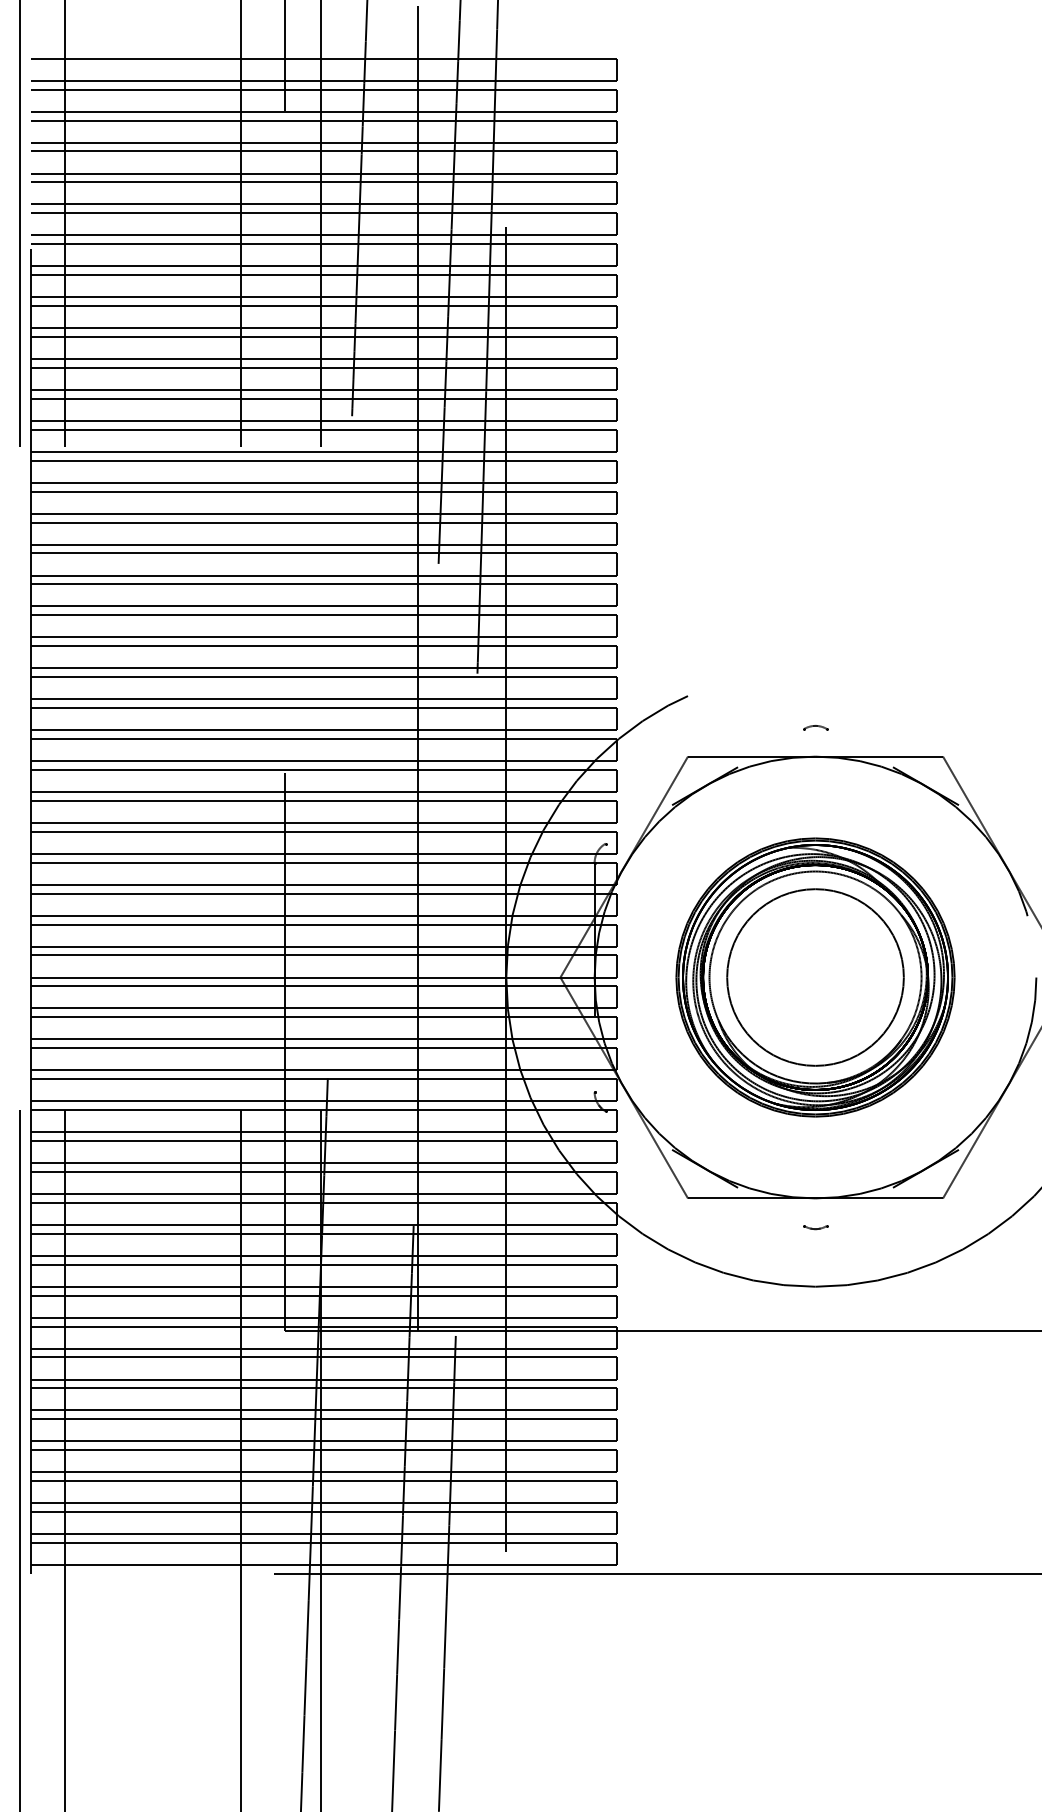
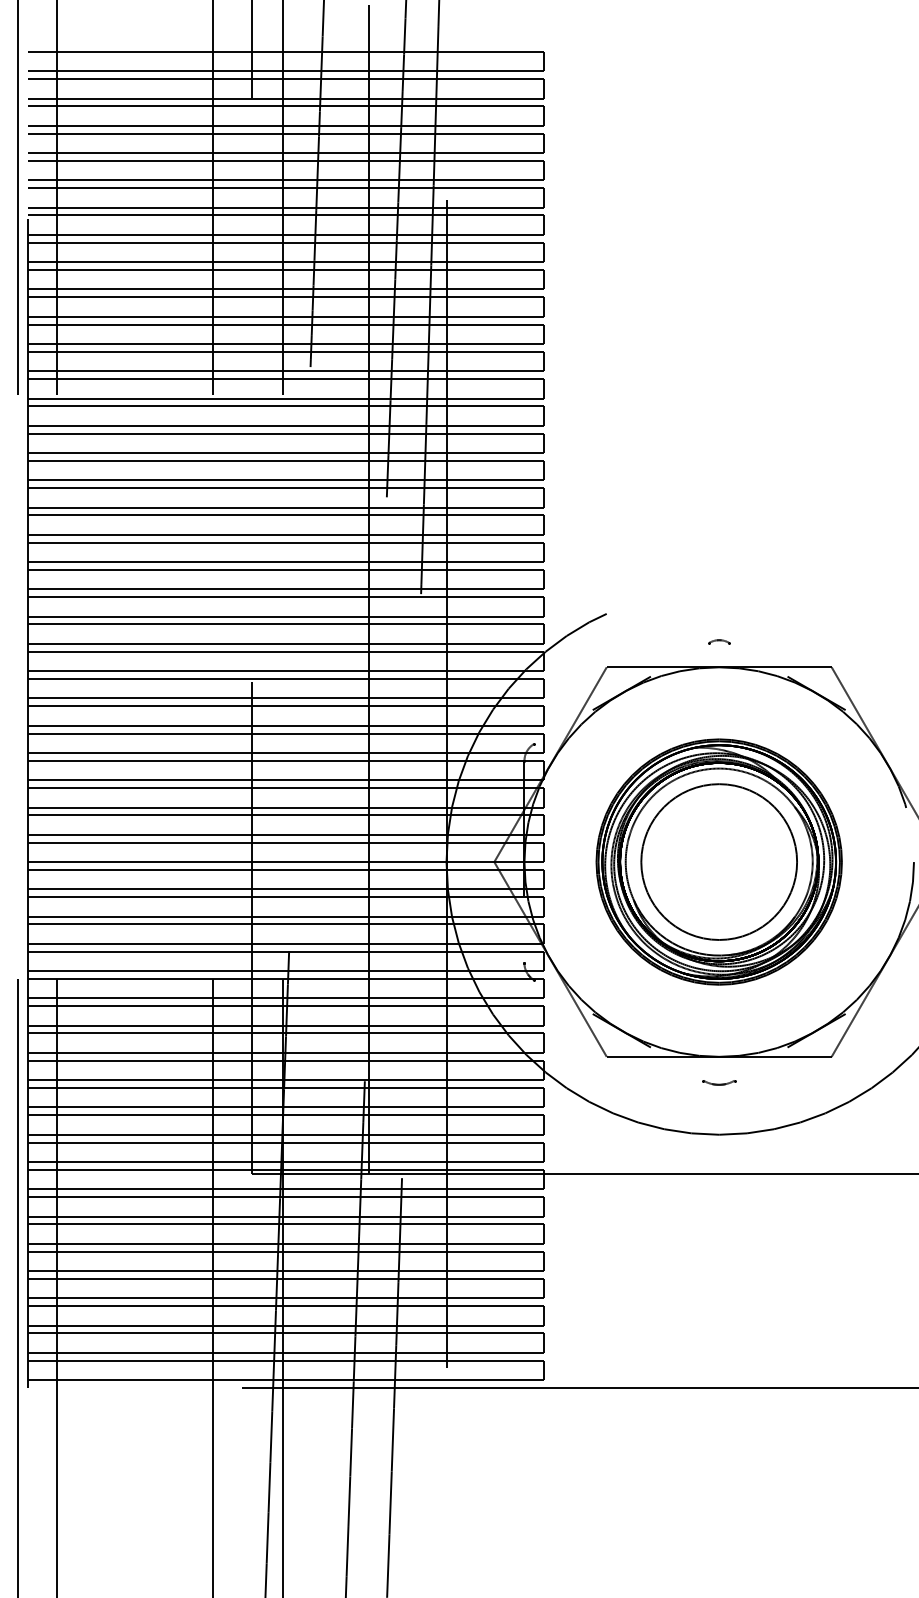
part: (815, 1227) -> (719, 1082), size x1.6

